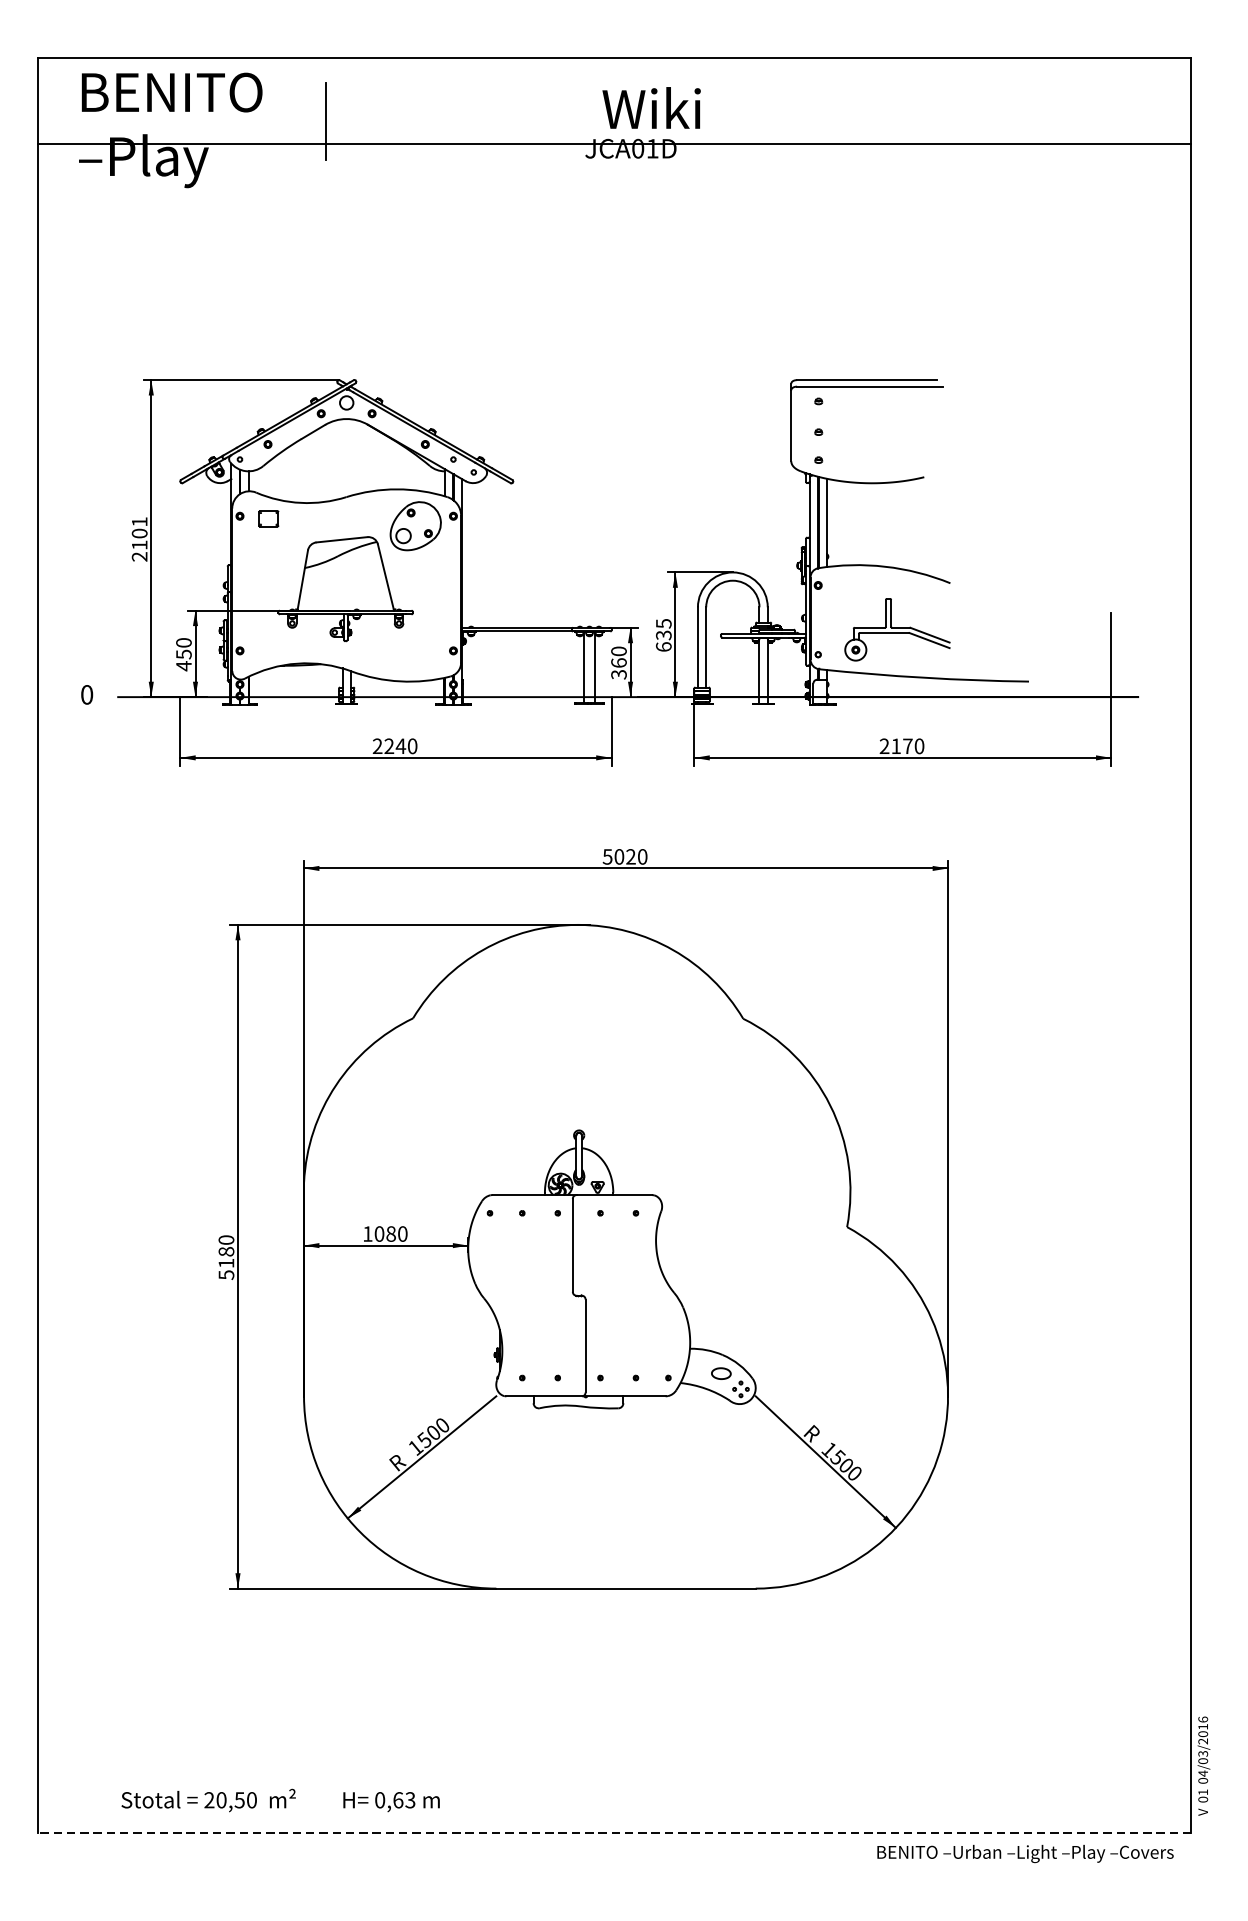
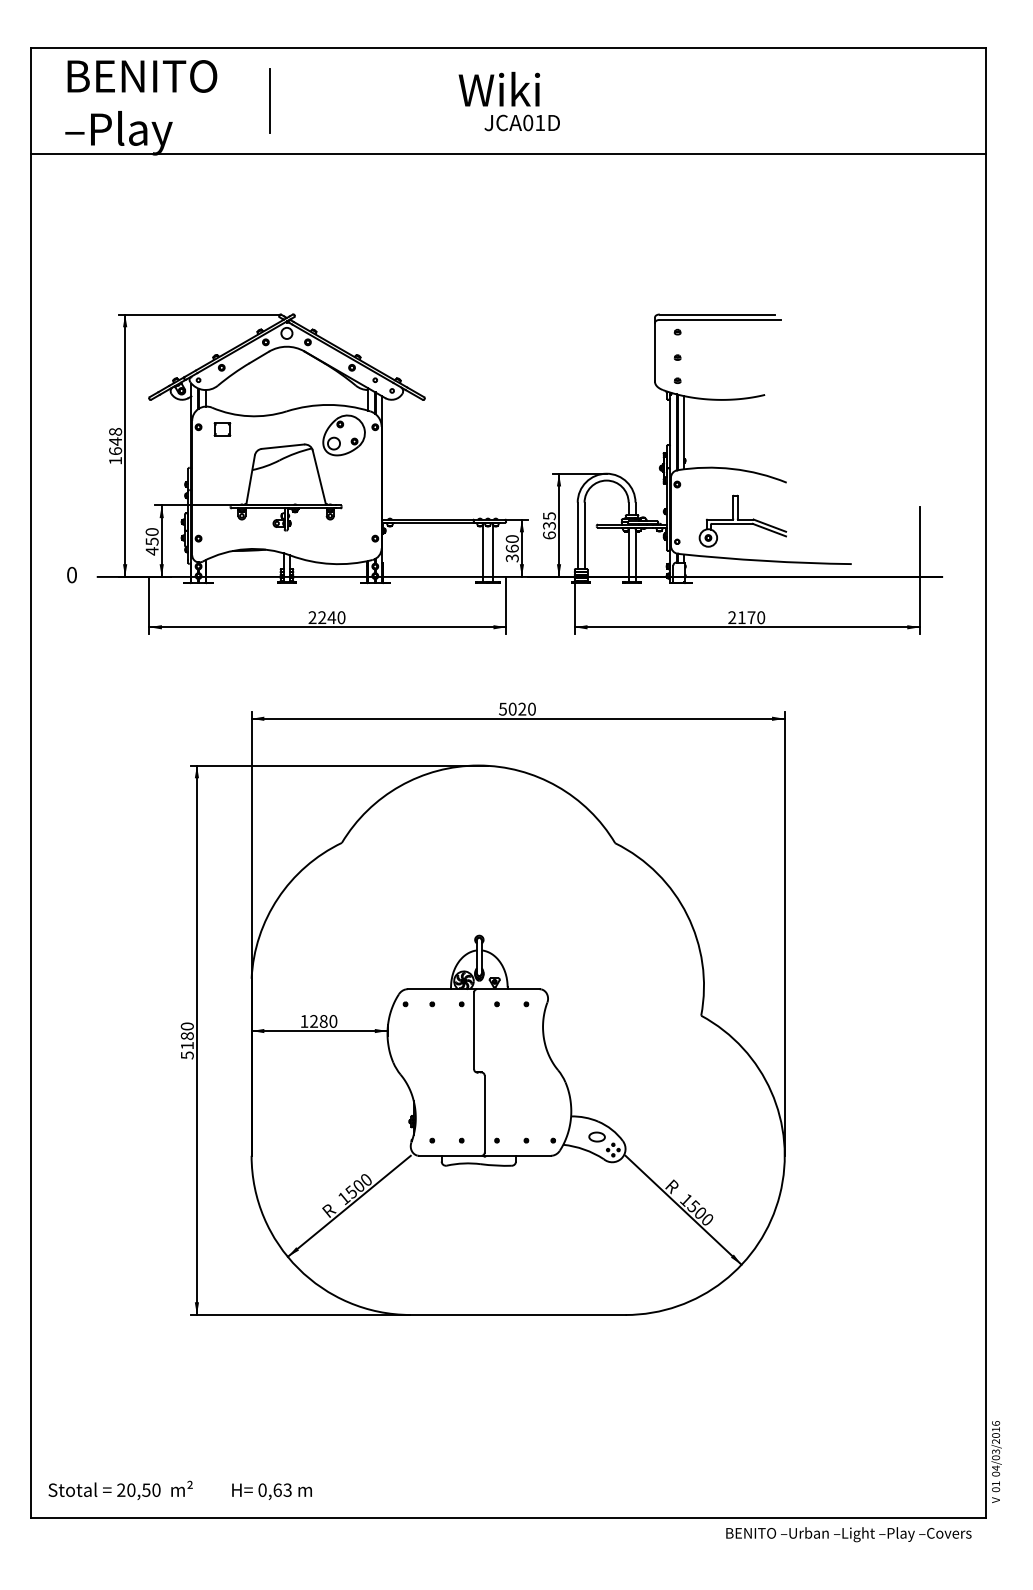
text: (651, 107) -> (499, 88), moved
line: (614, 143) -> (508, 153), moved
text: (139, 539) -> (115, 446), 2101 -> 1648
text: (380, 1234) -> (314, 1021), 1080 -> 1280
text: (279, 1799) -> (179, 1489), moved
line: (614, 1833) -> (508, 1517), dashed -> solid

